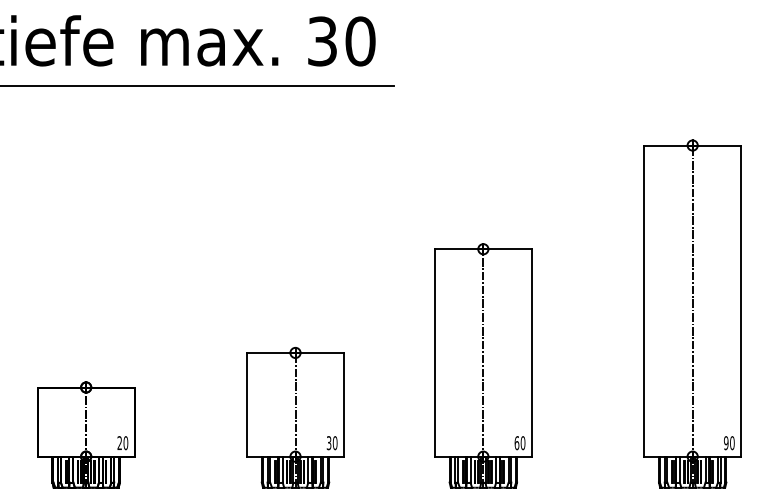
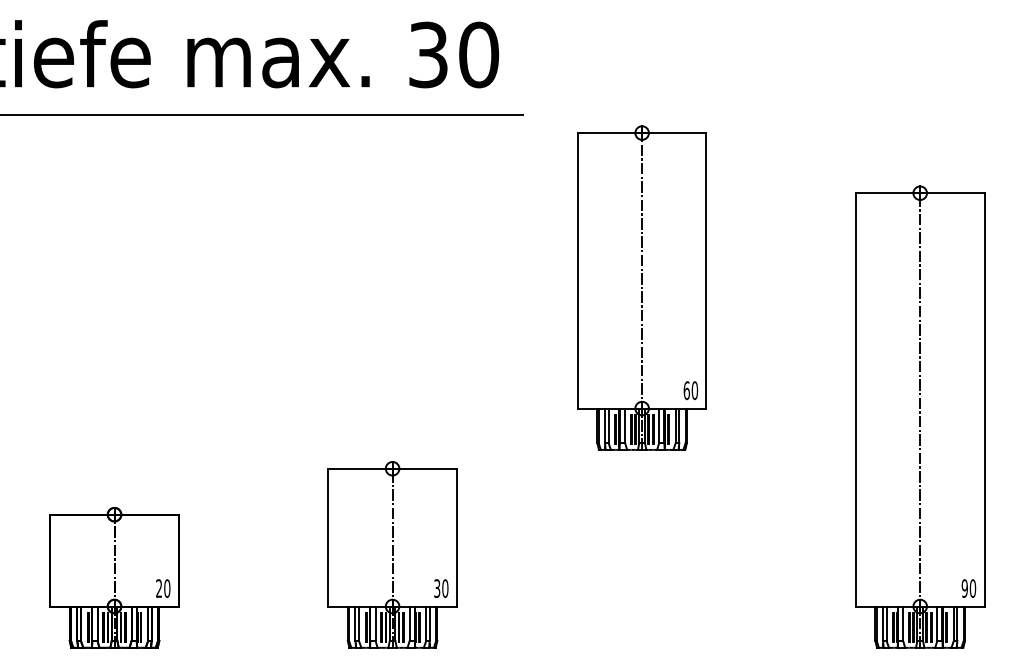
part: (483, 365) -> (642, 287), moved

